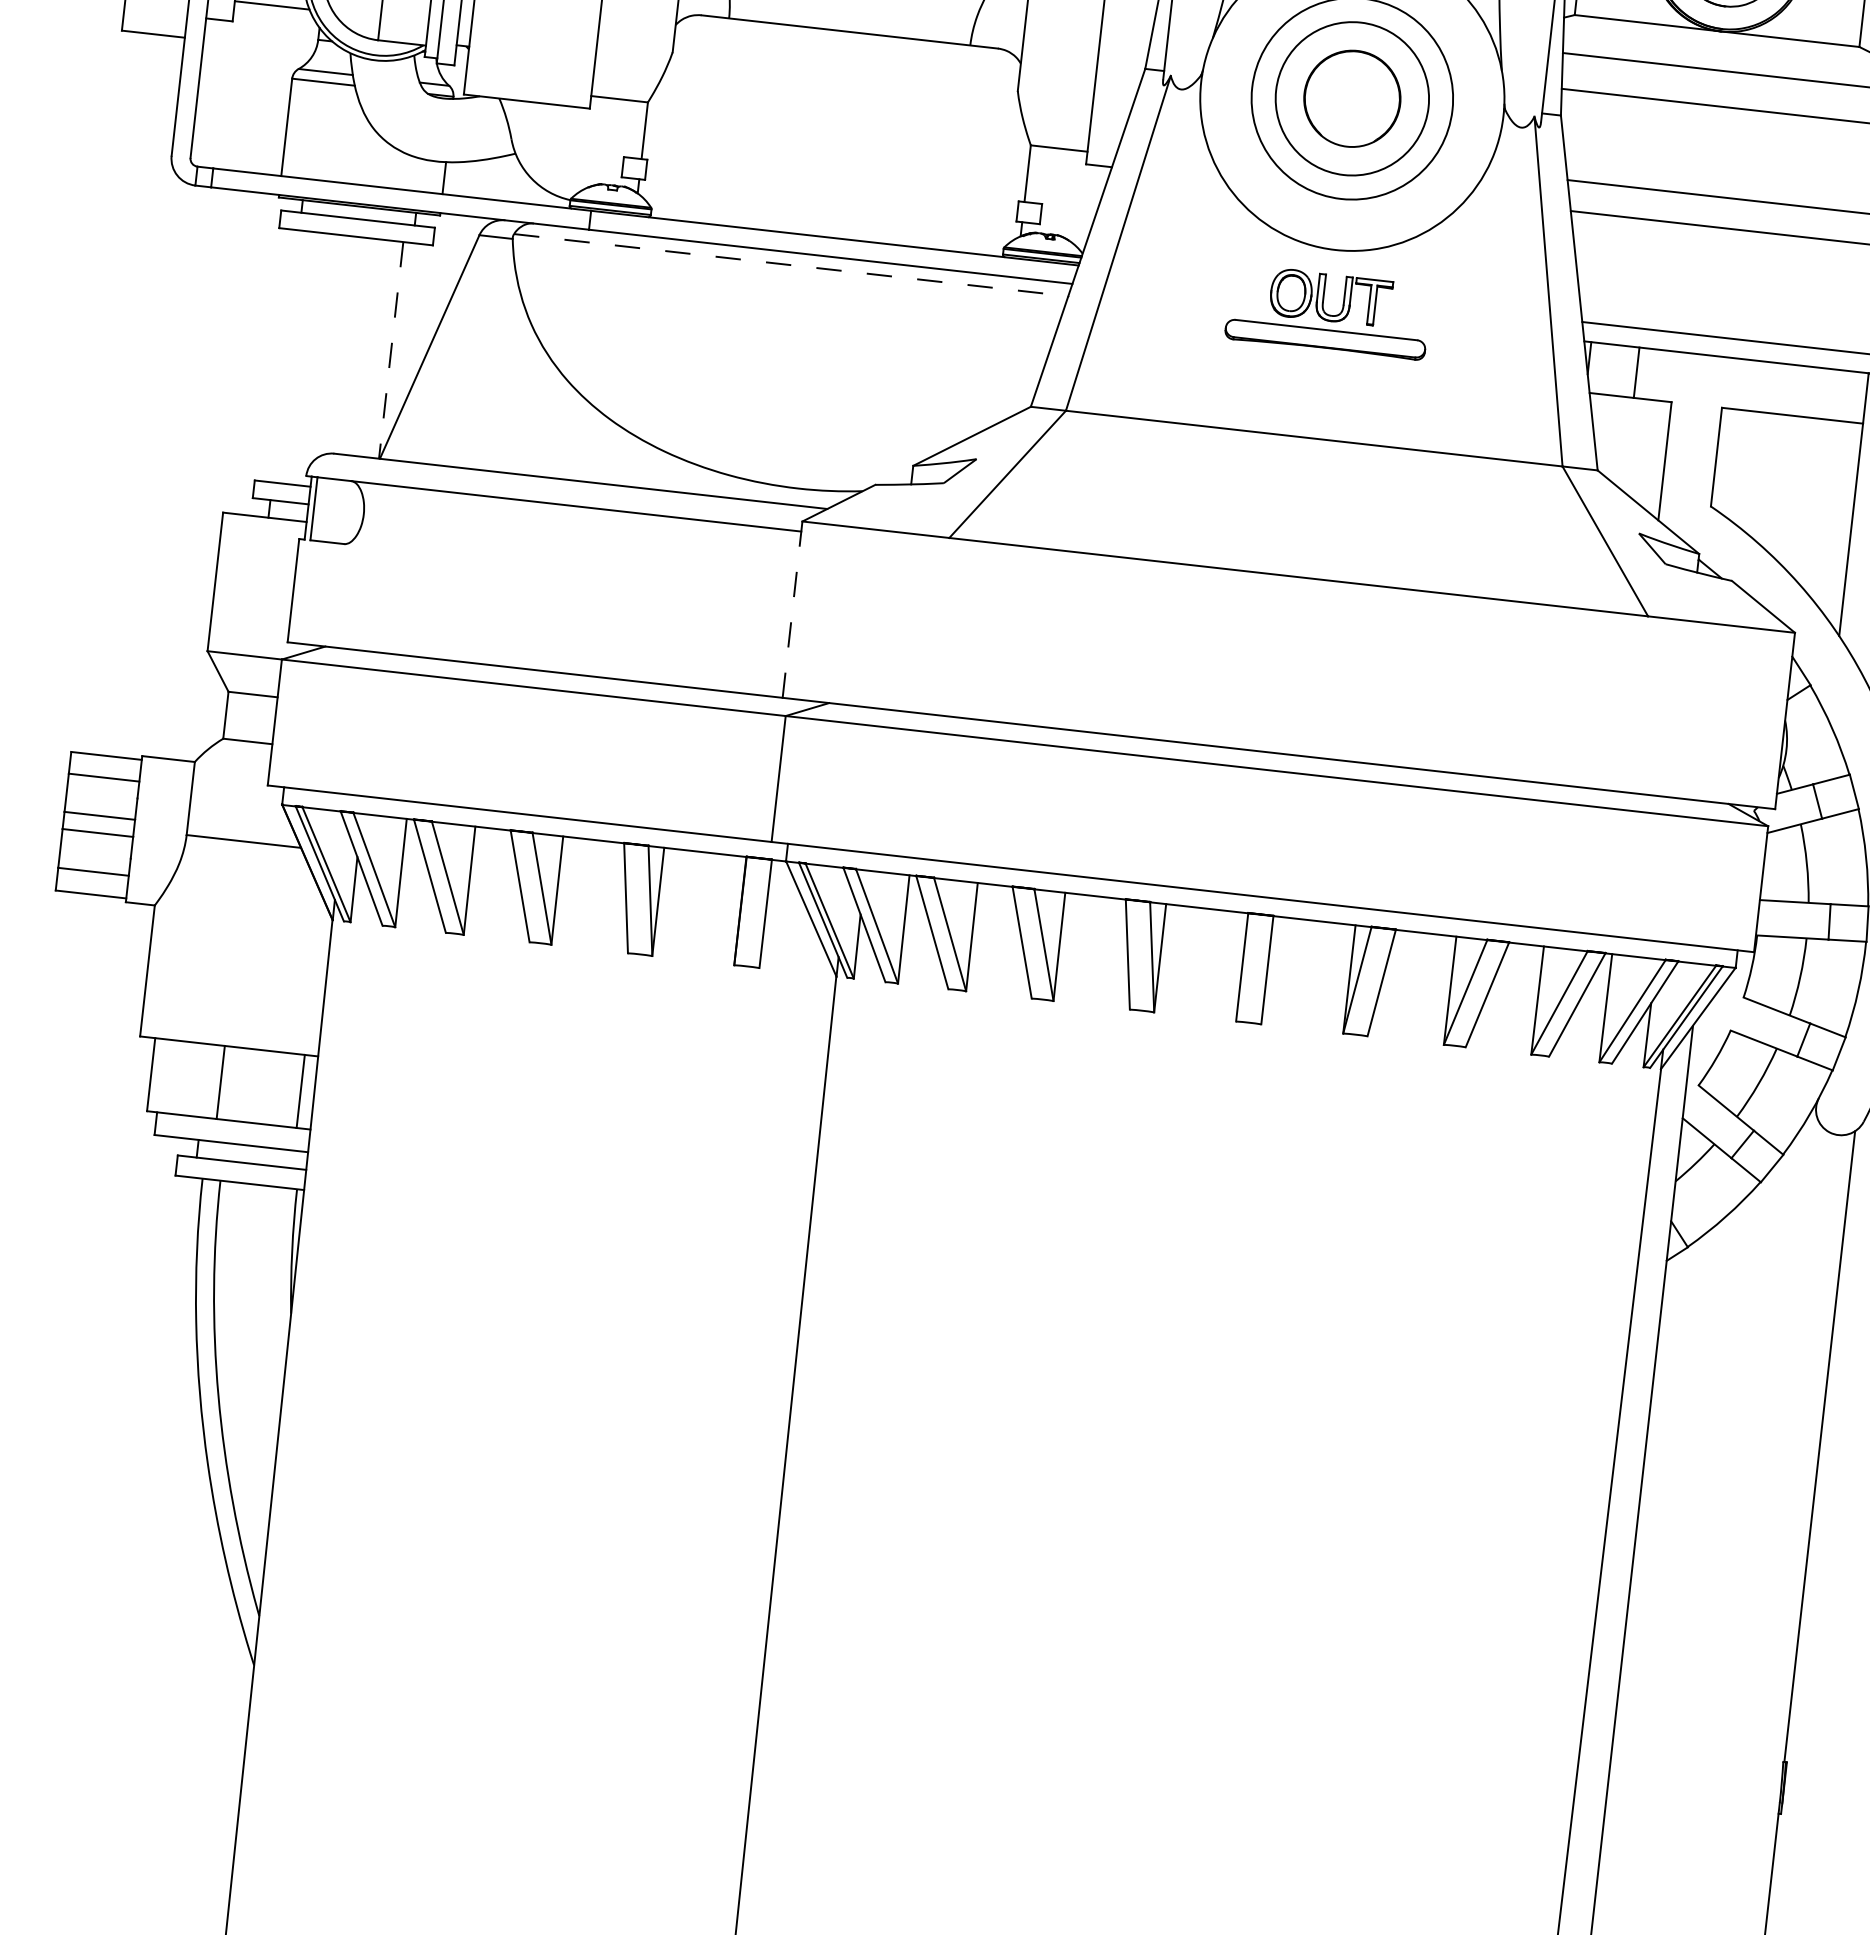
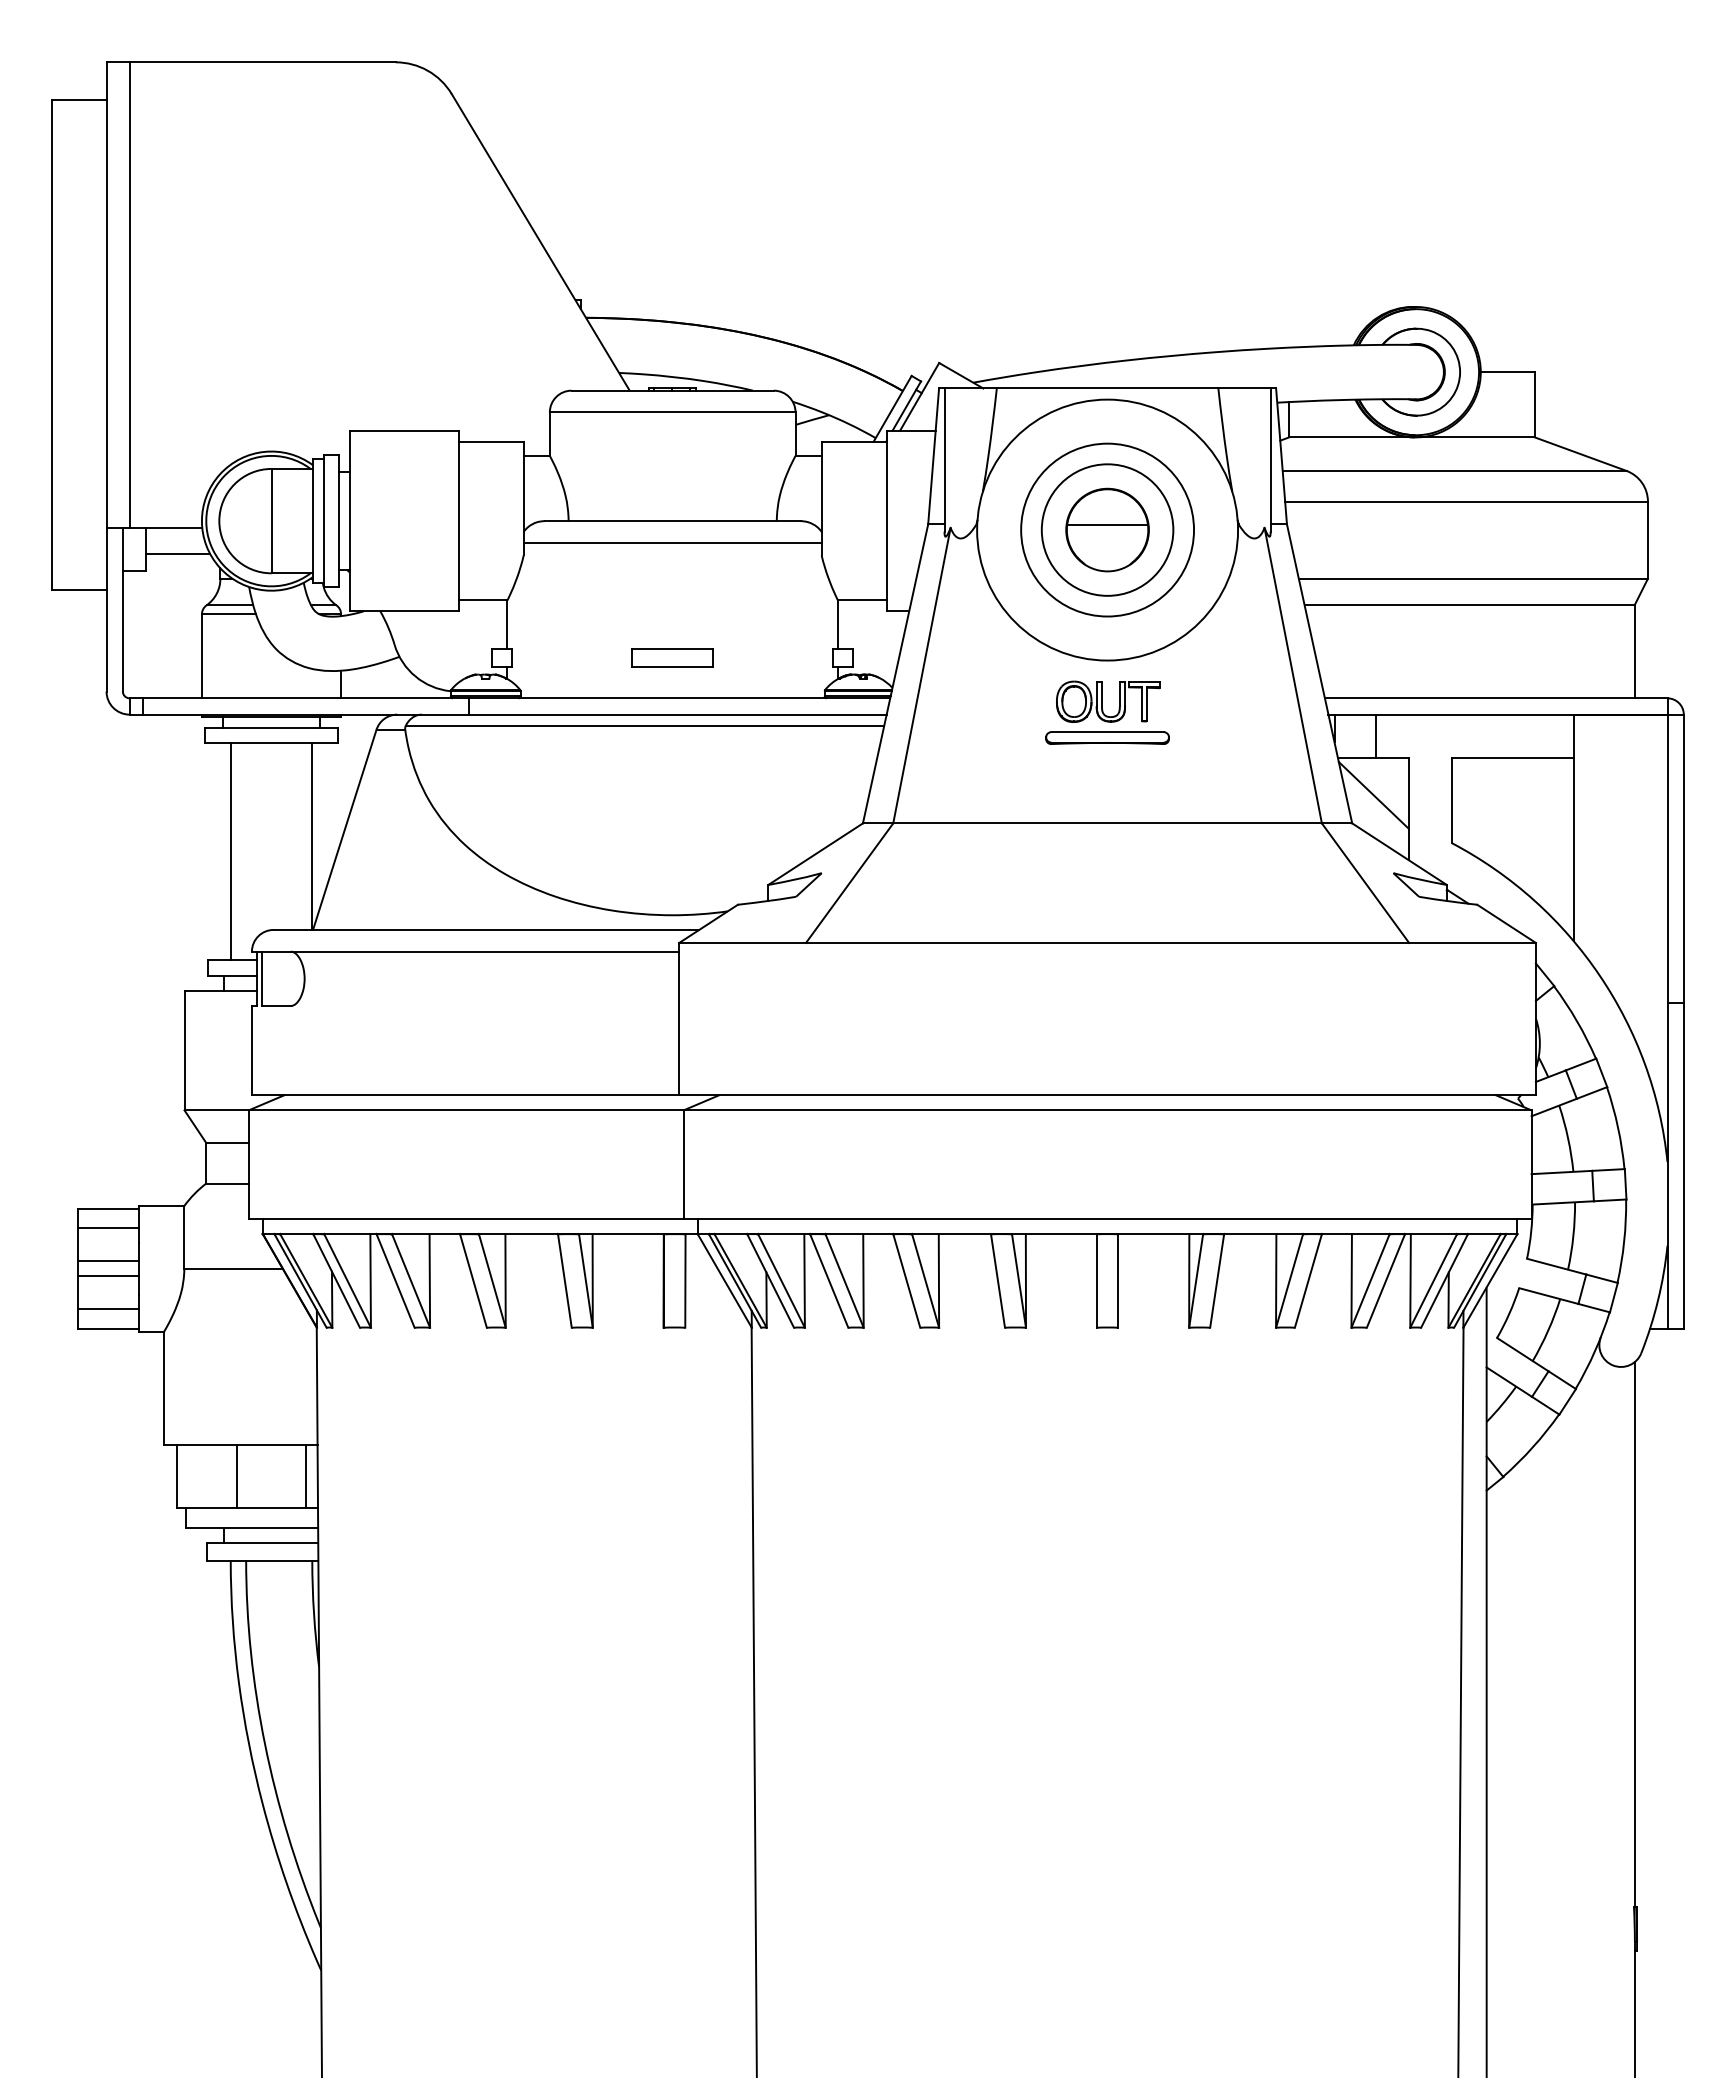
line: (846, 56) -> (672, 542), added
line: (1352, 93) -> (1107, 525), added
part: (831, 189) -> (672, 657), added
line: (791, 265) -> (645, 725), dashed -> solid
part: (1325, 339) -> (1107, 737), size x0.71
line: (391, 350) -> (312, 836), dashed -> solid
line: (294, 357) -> (230, 851), added
line: (1626, 439) -> (1373, 794), added
line: (792, 609) -> (679, 1018), dashed -> solid

